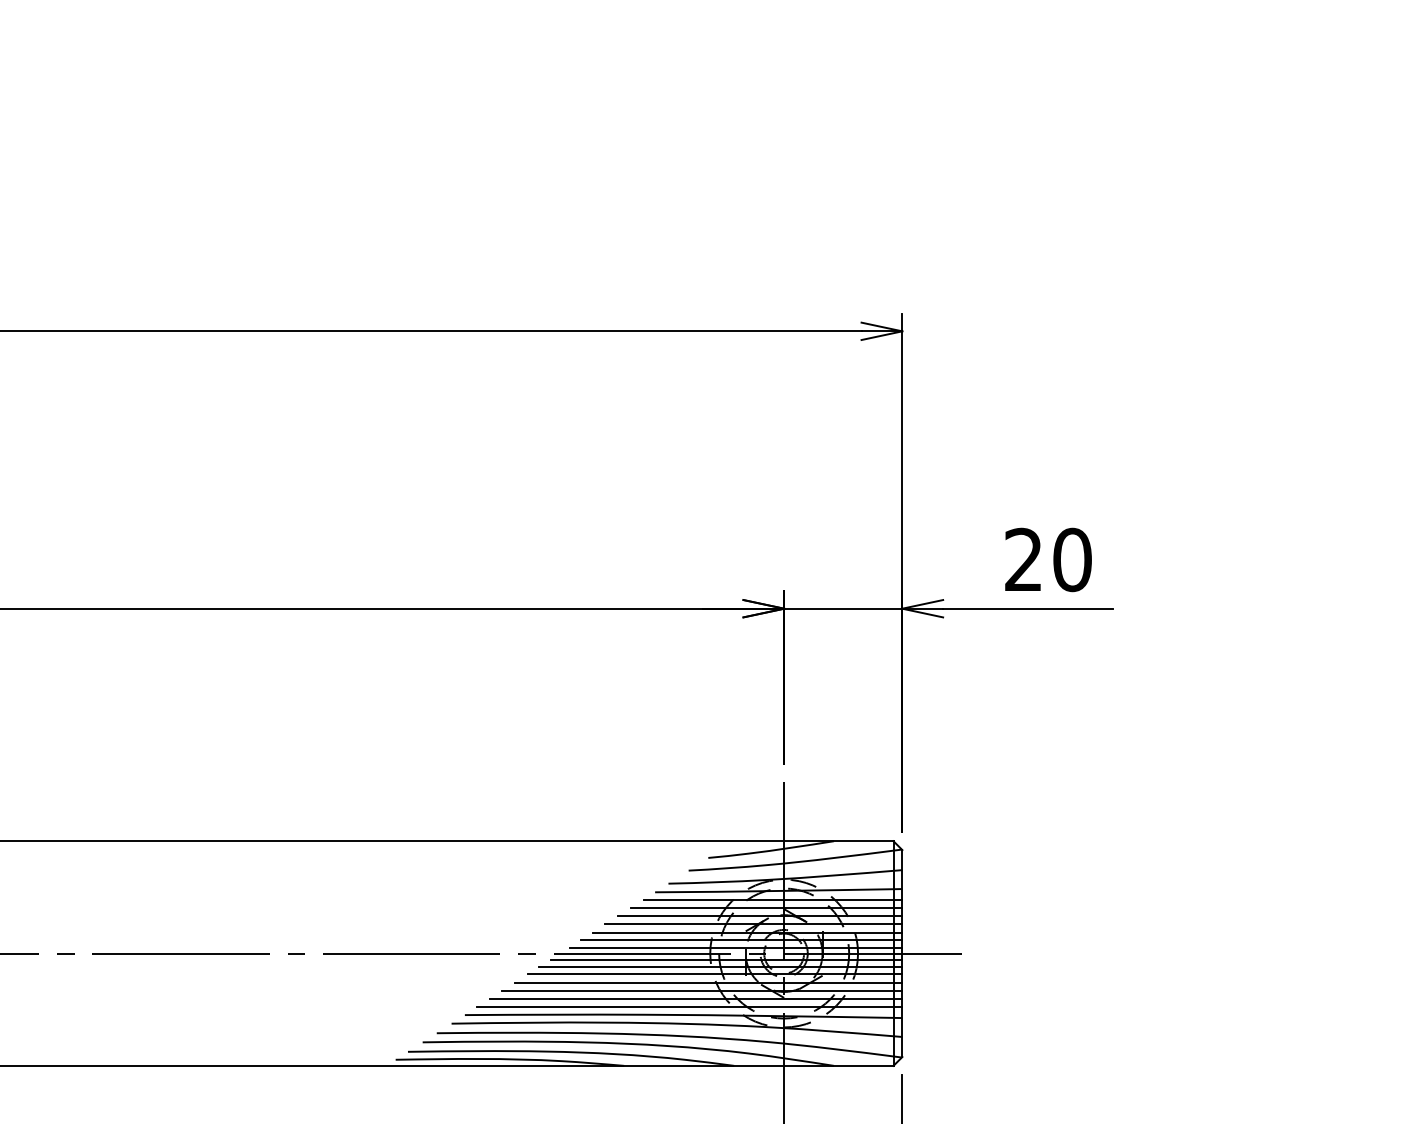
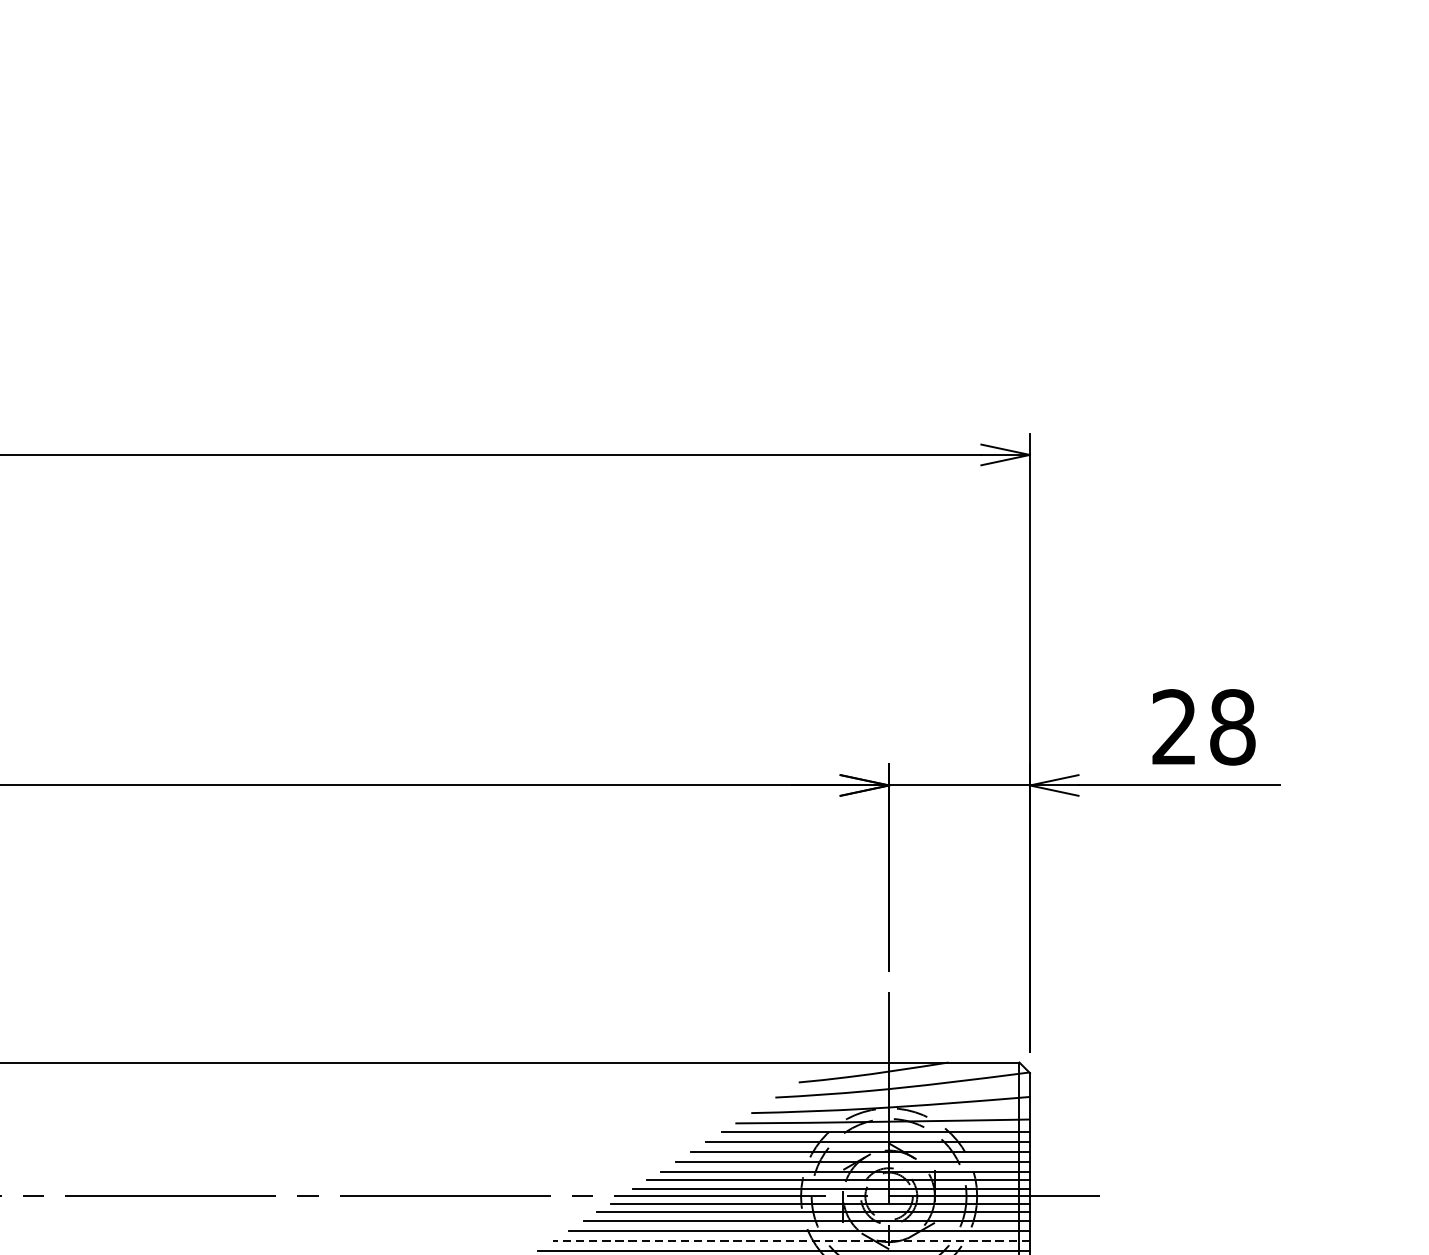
text: (1072, 559) -> (1232, 726), 20 -> 28
line: (702, 990) -> (791, 1240), solid -> dashed

